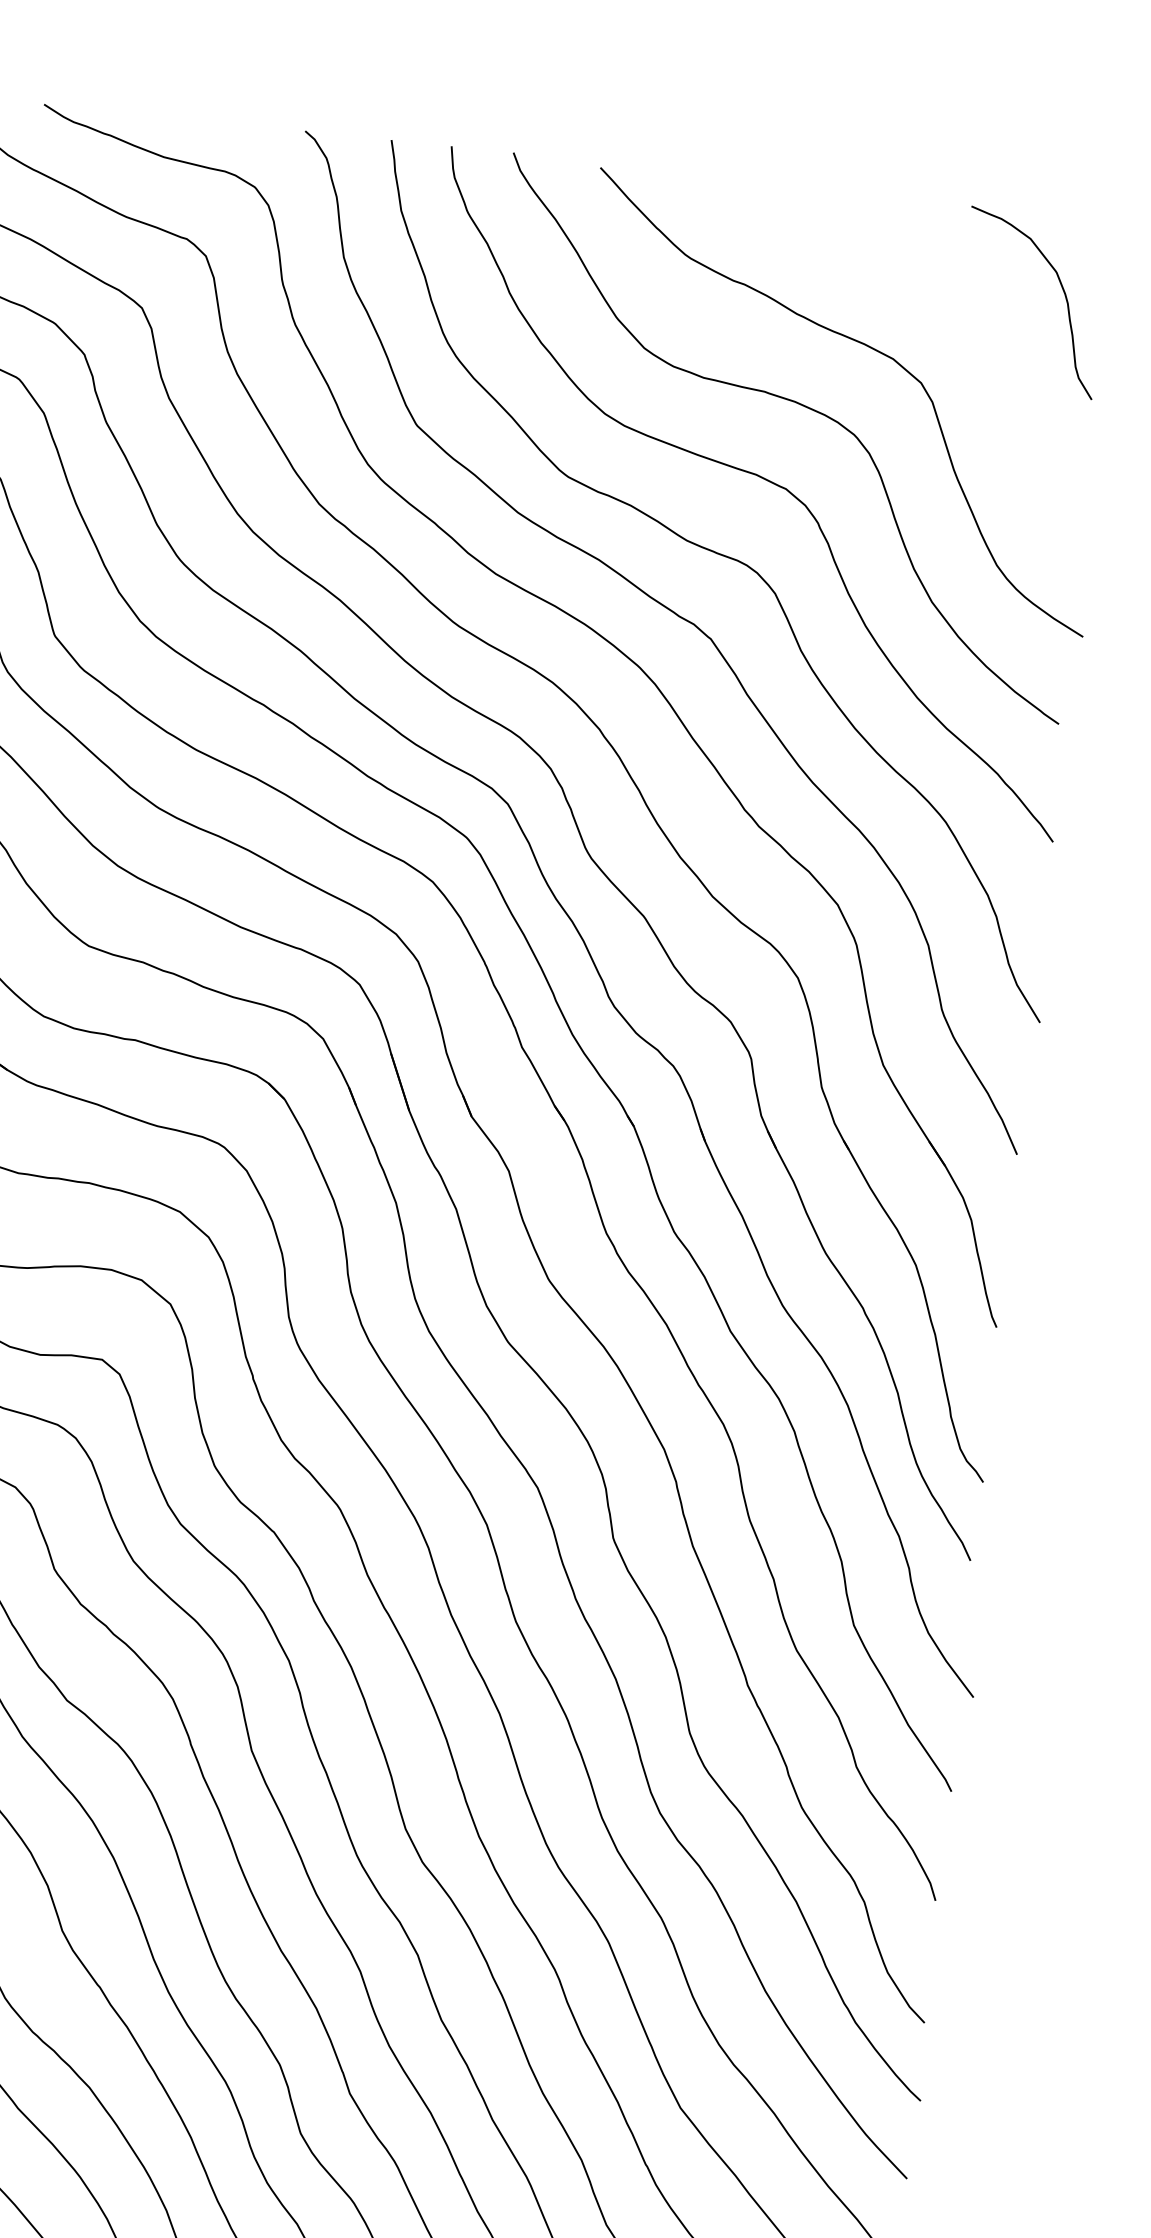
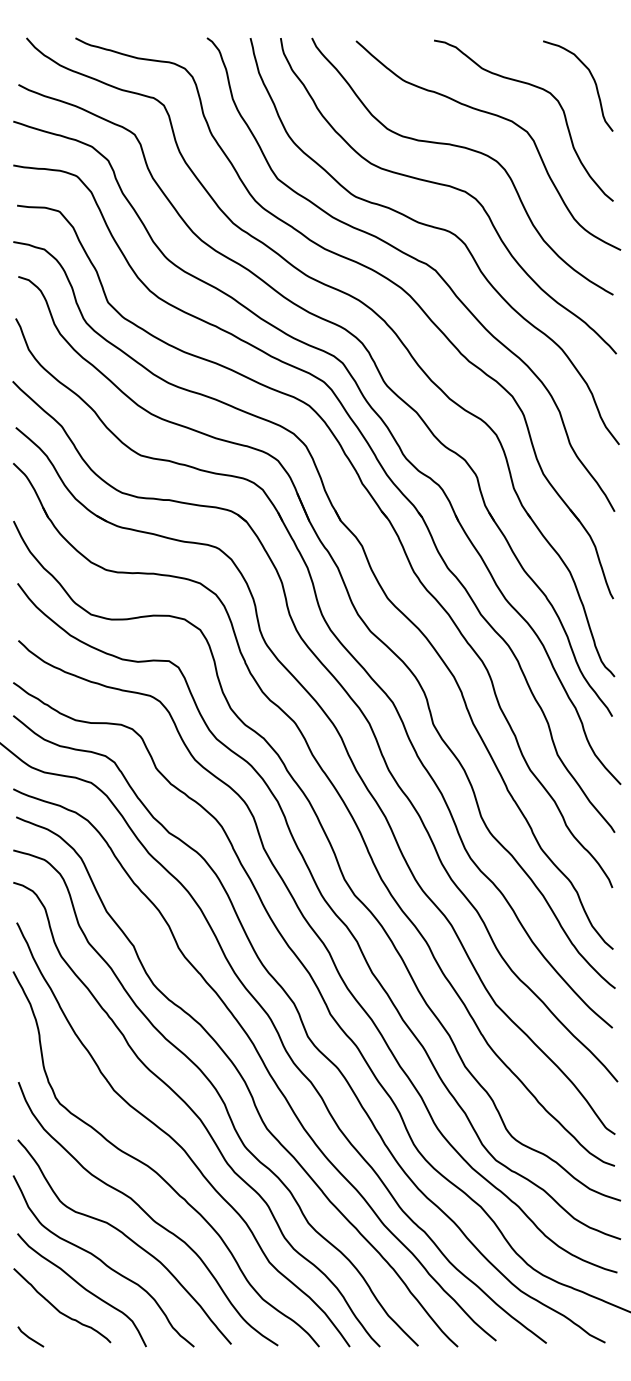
curve: (950, 299) -> (537, 88), added

